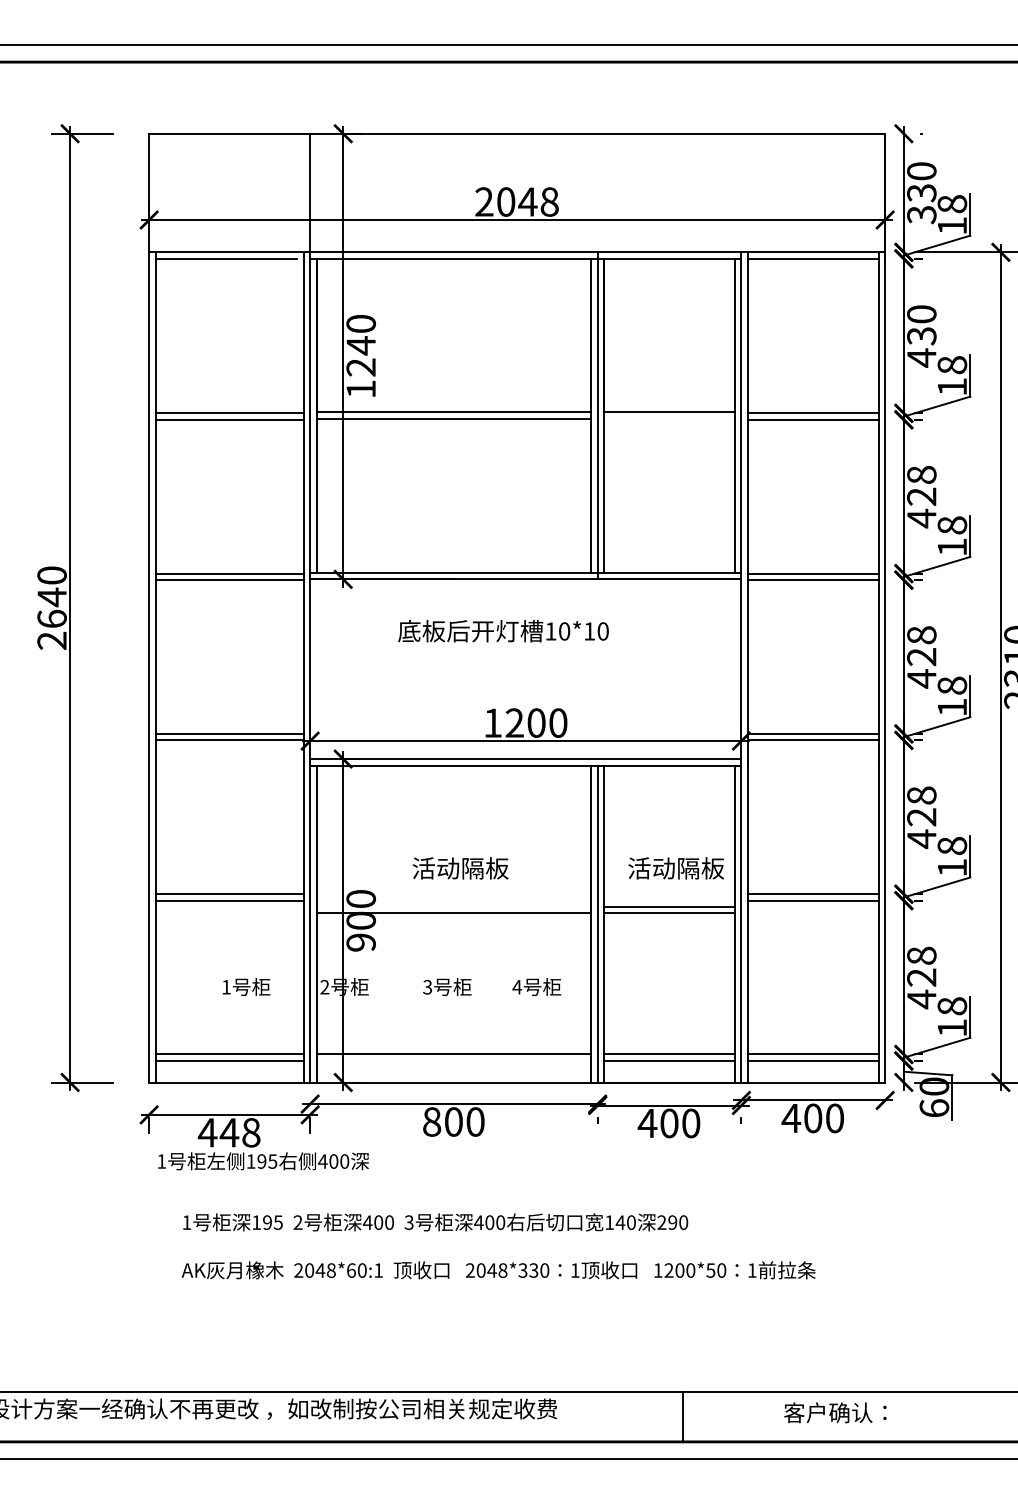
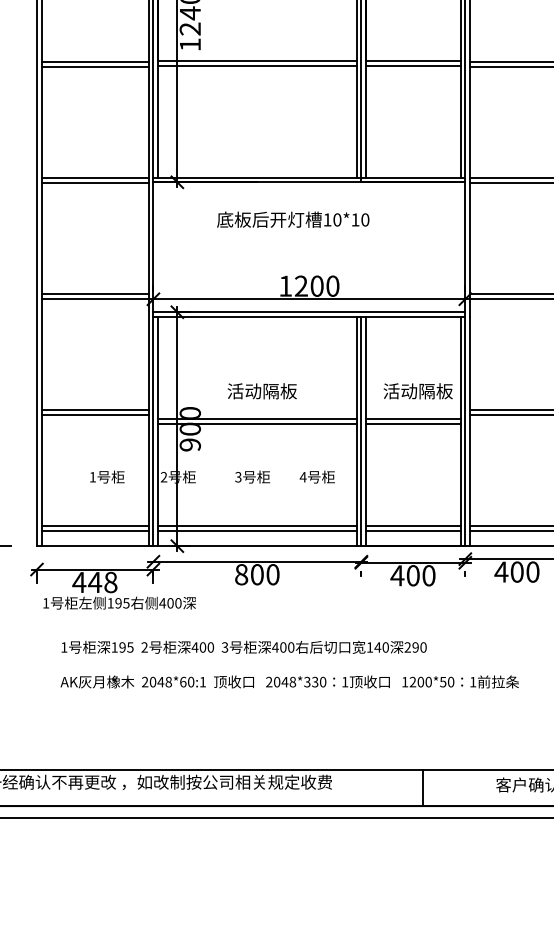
line: (669, 418) -> (413, 65), added
line: (453, 906) -> (257, 418), added
line: (453, 1060) -> (257, 530), added

